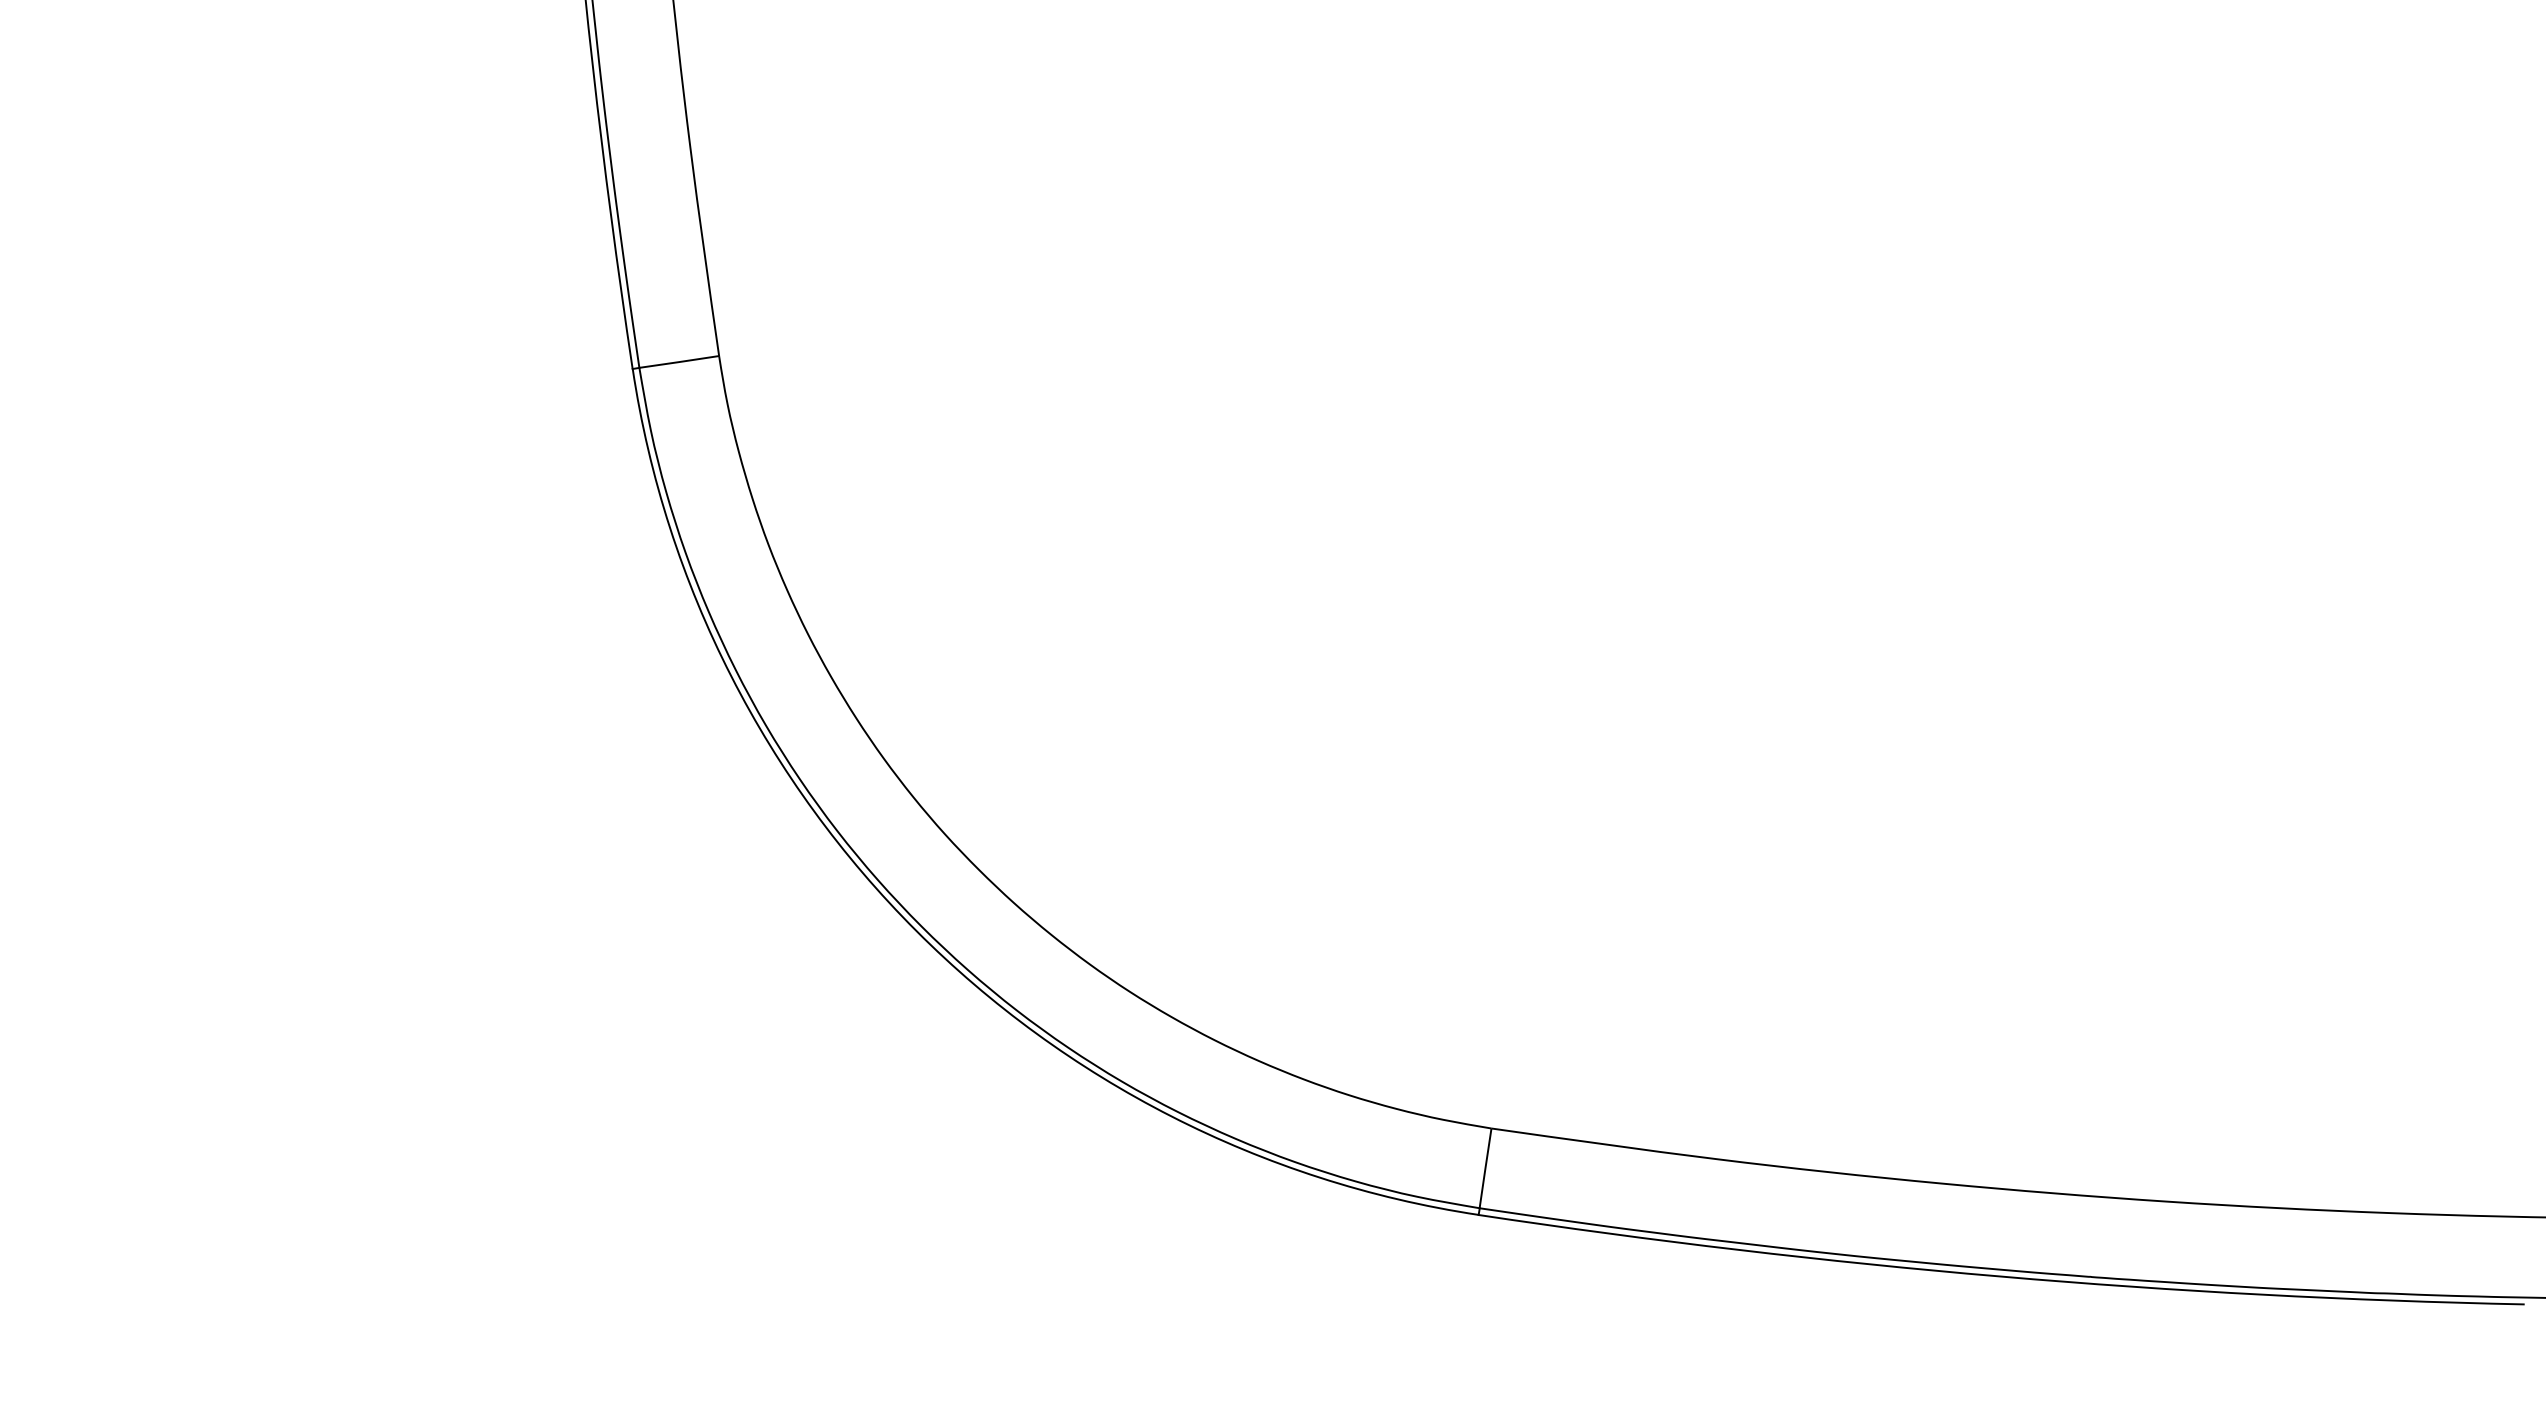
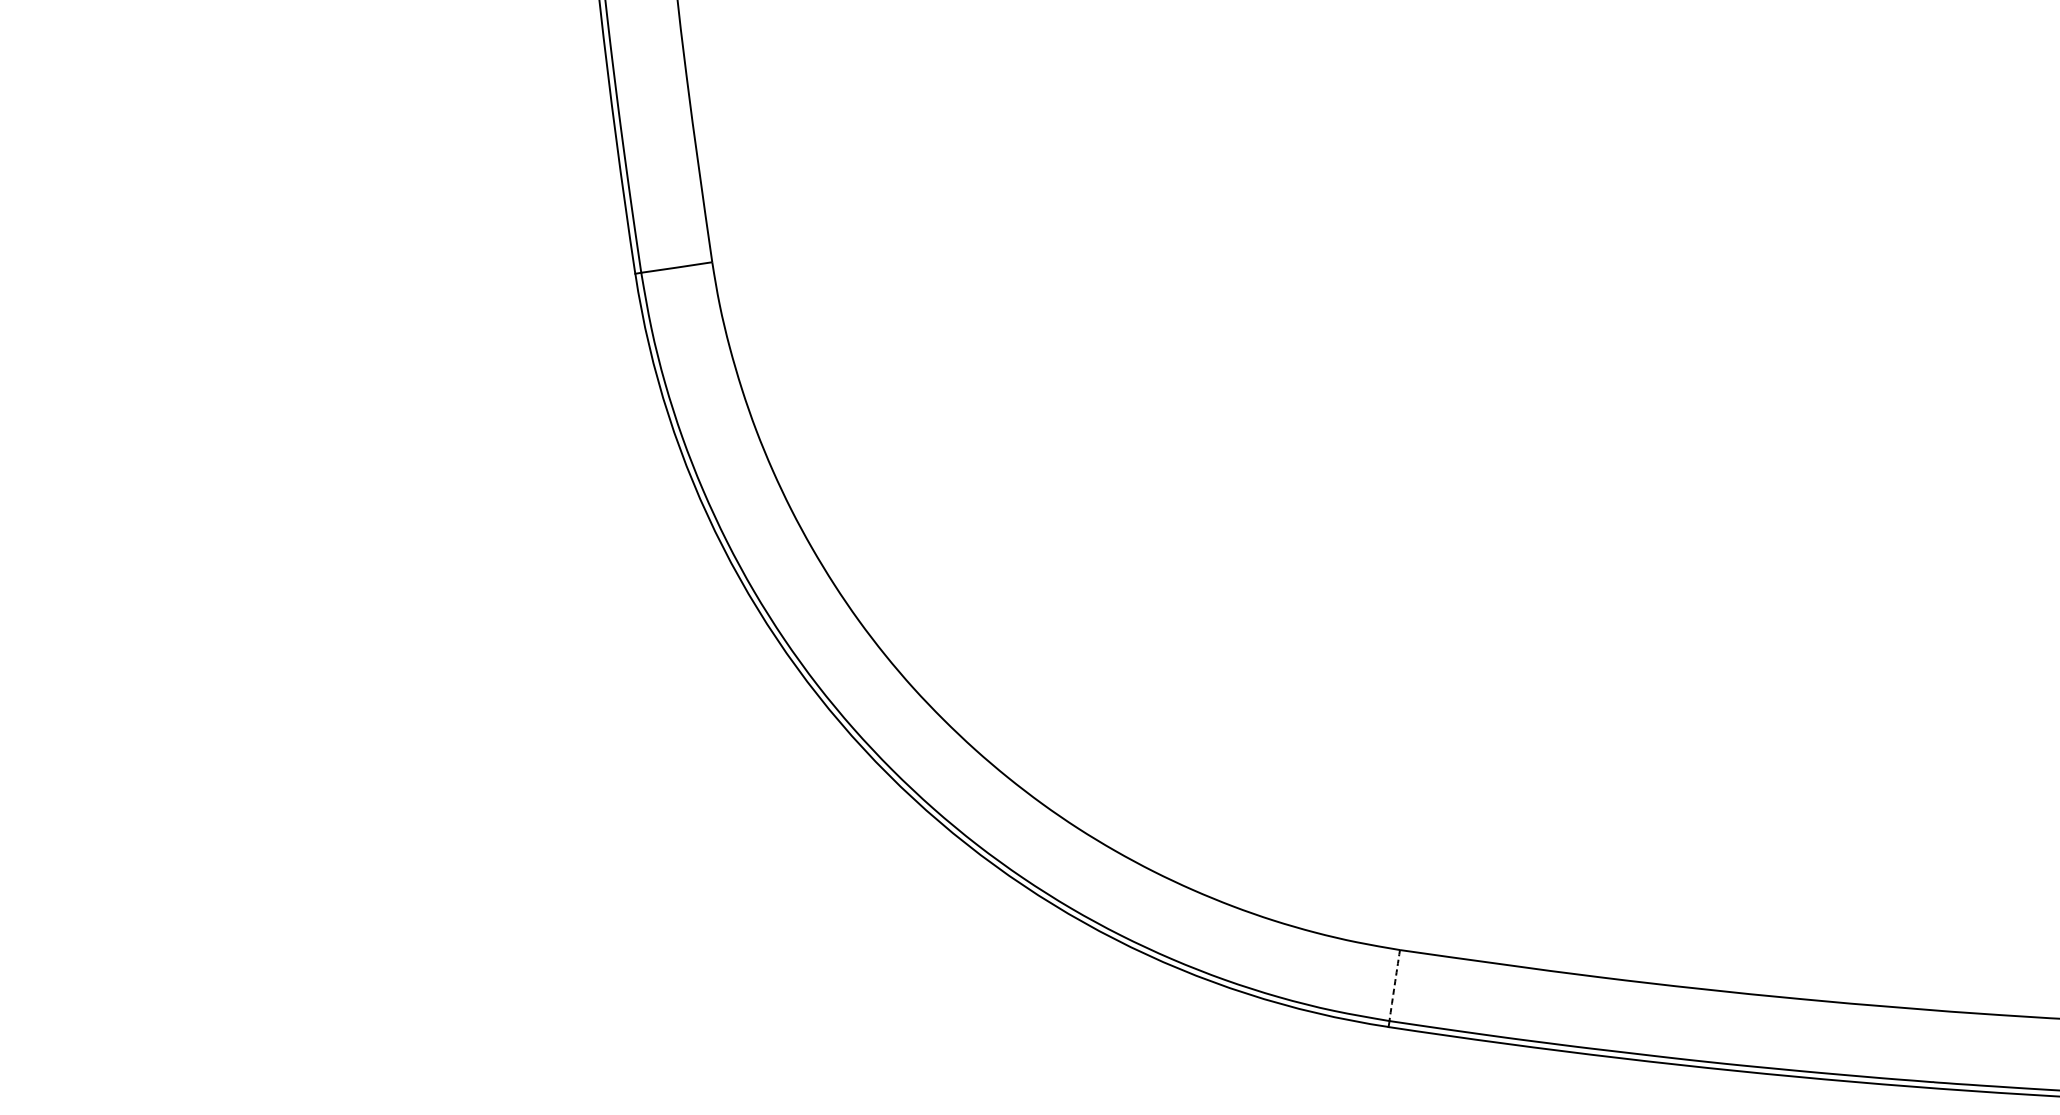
arc: (1485, 1168) -> (1394, 985), solid -> dashed

